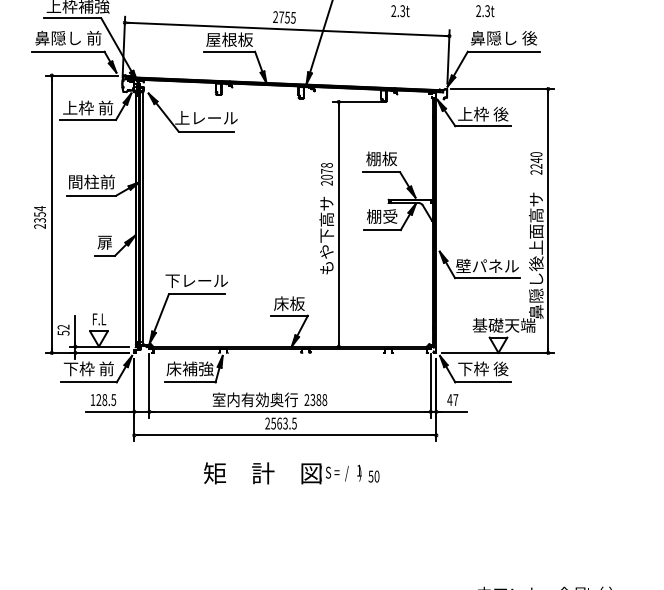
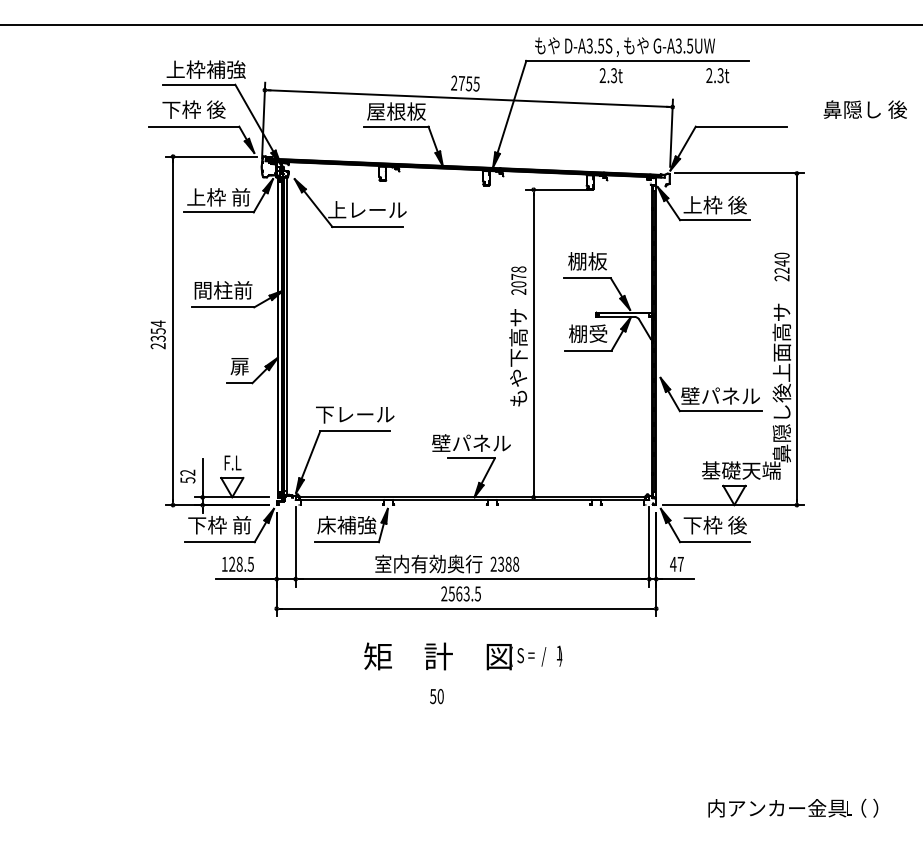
text: (68, 38) -> (193, 109), 鼻隠し 前 -> 下枠 後
text: (503, 38) -> (864, 109), moved
text: (289, 303) -> (471, 443), 床板 -> 壁パネル
text: (373, 476) -> (436, 696), moved

